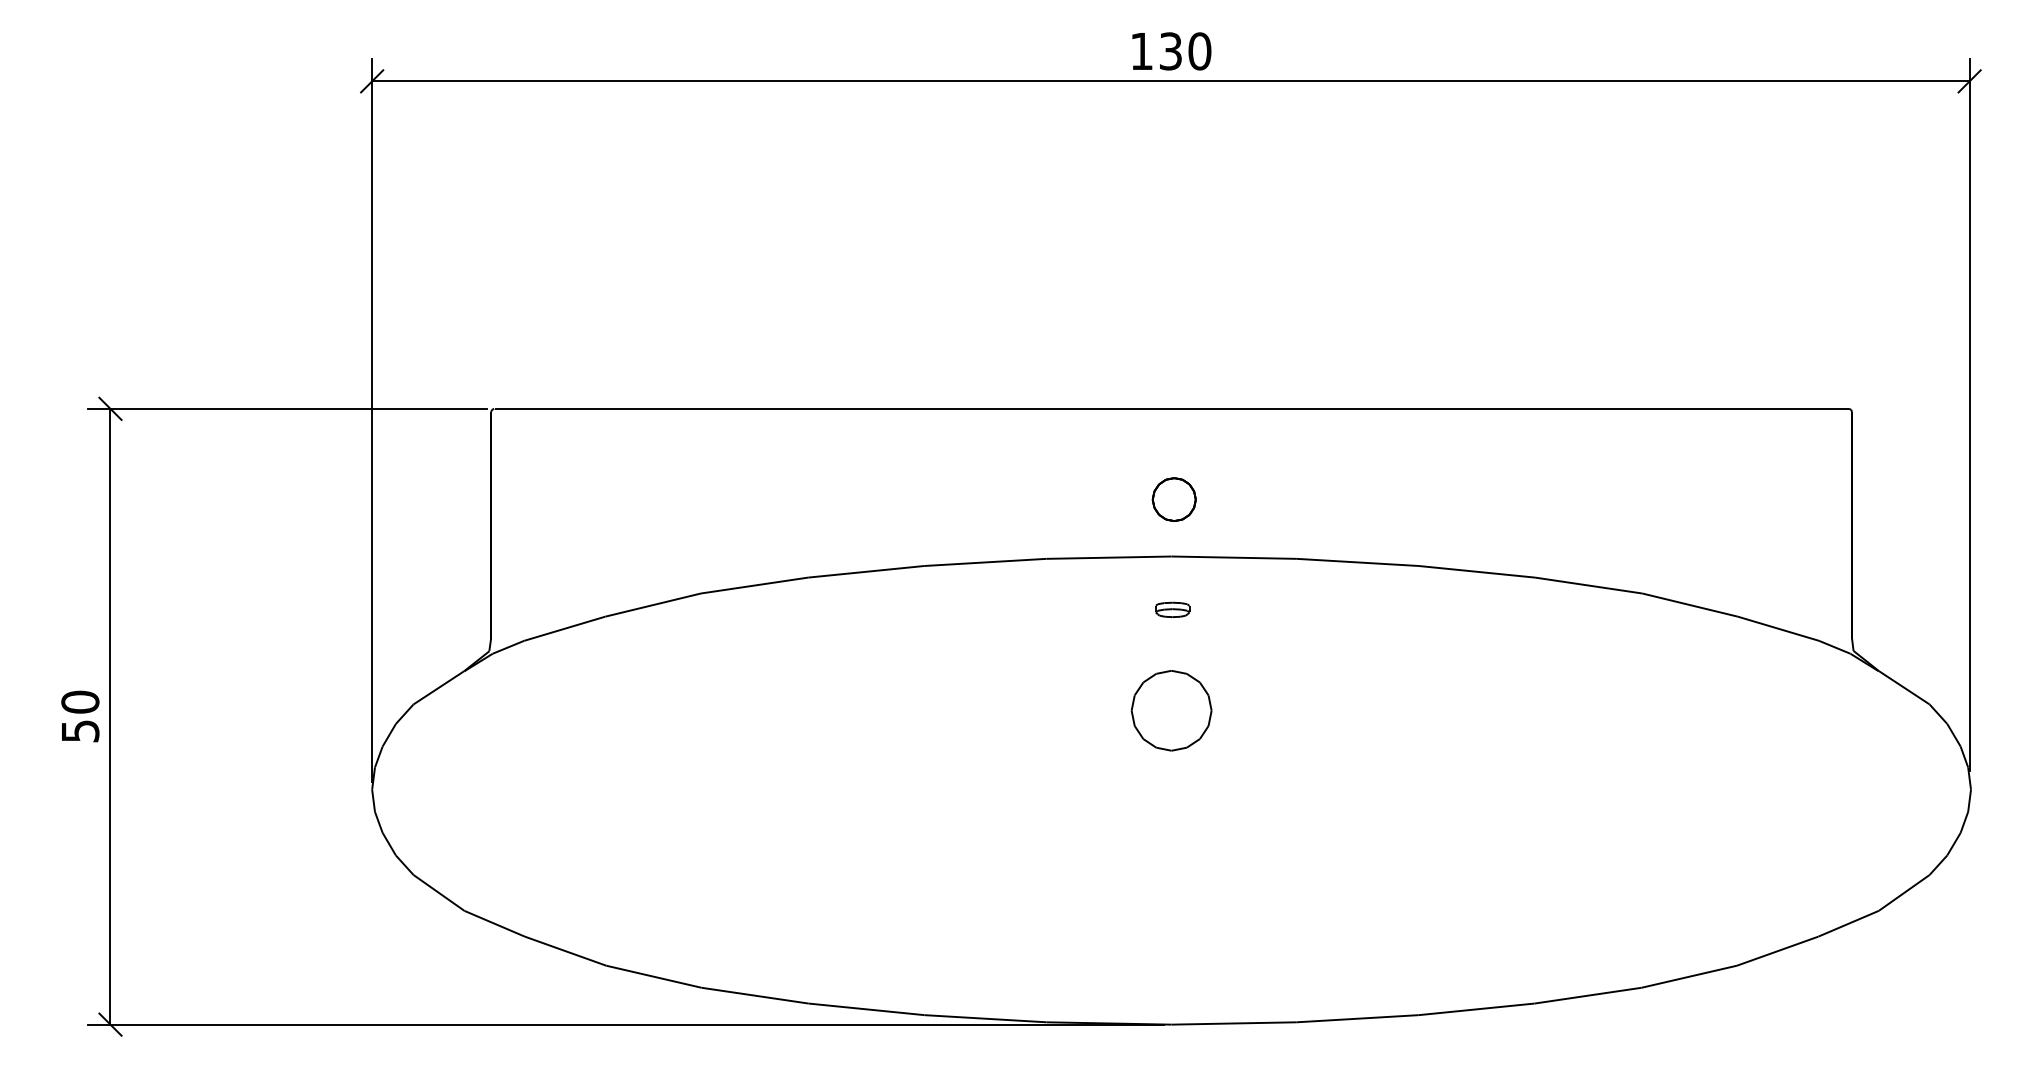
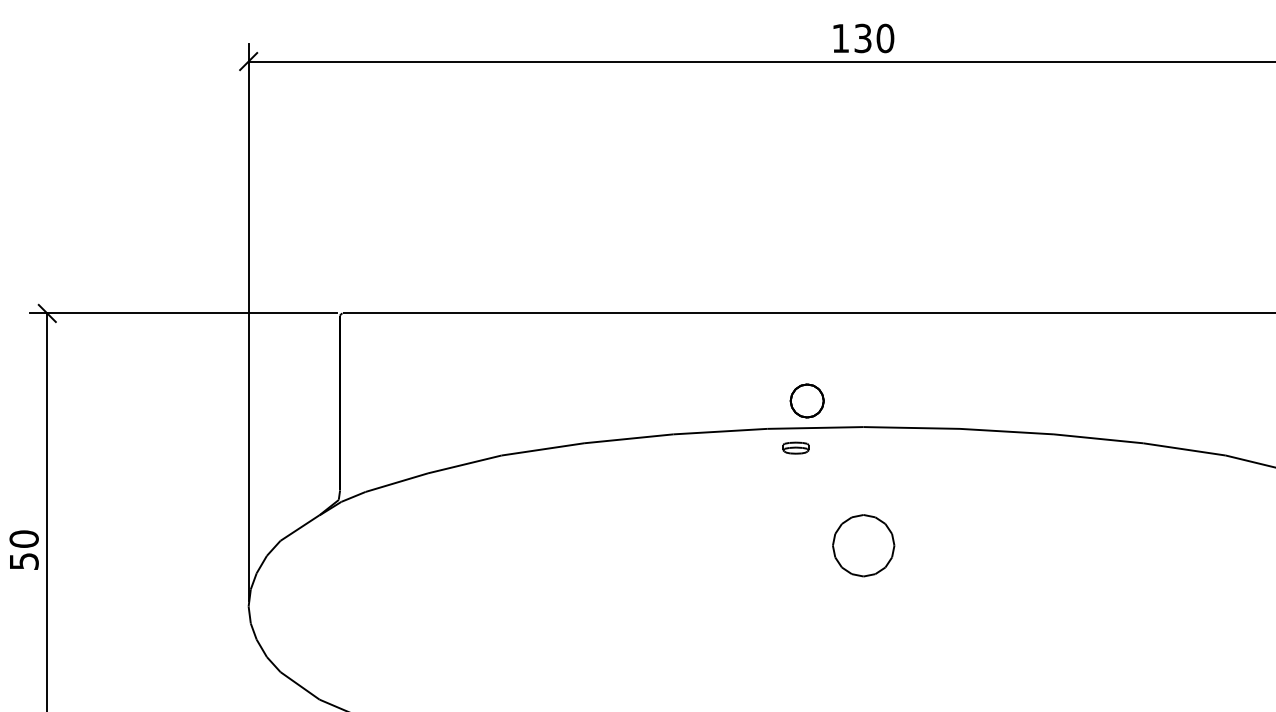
part: (1173, 499) -> (806, 400), moved
part: (1172, 609) -> (795, 447), moved

